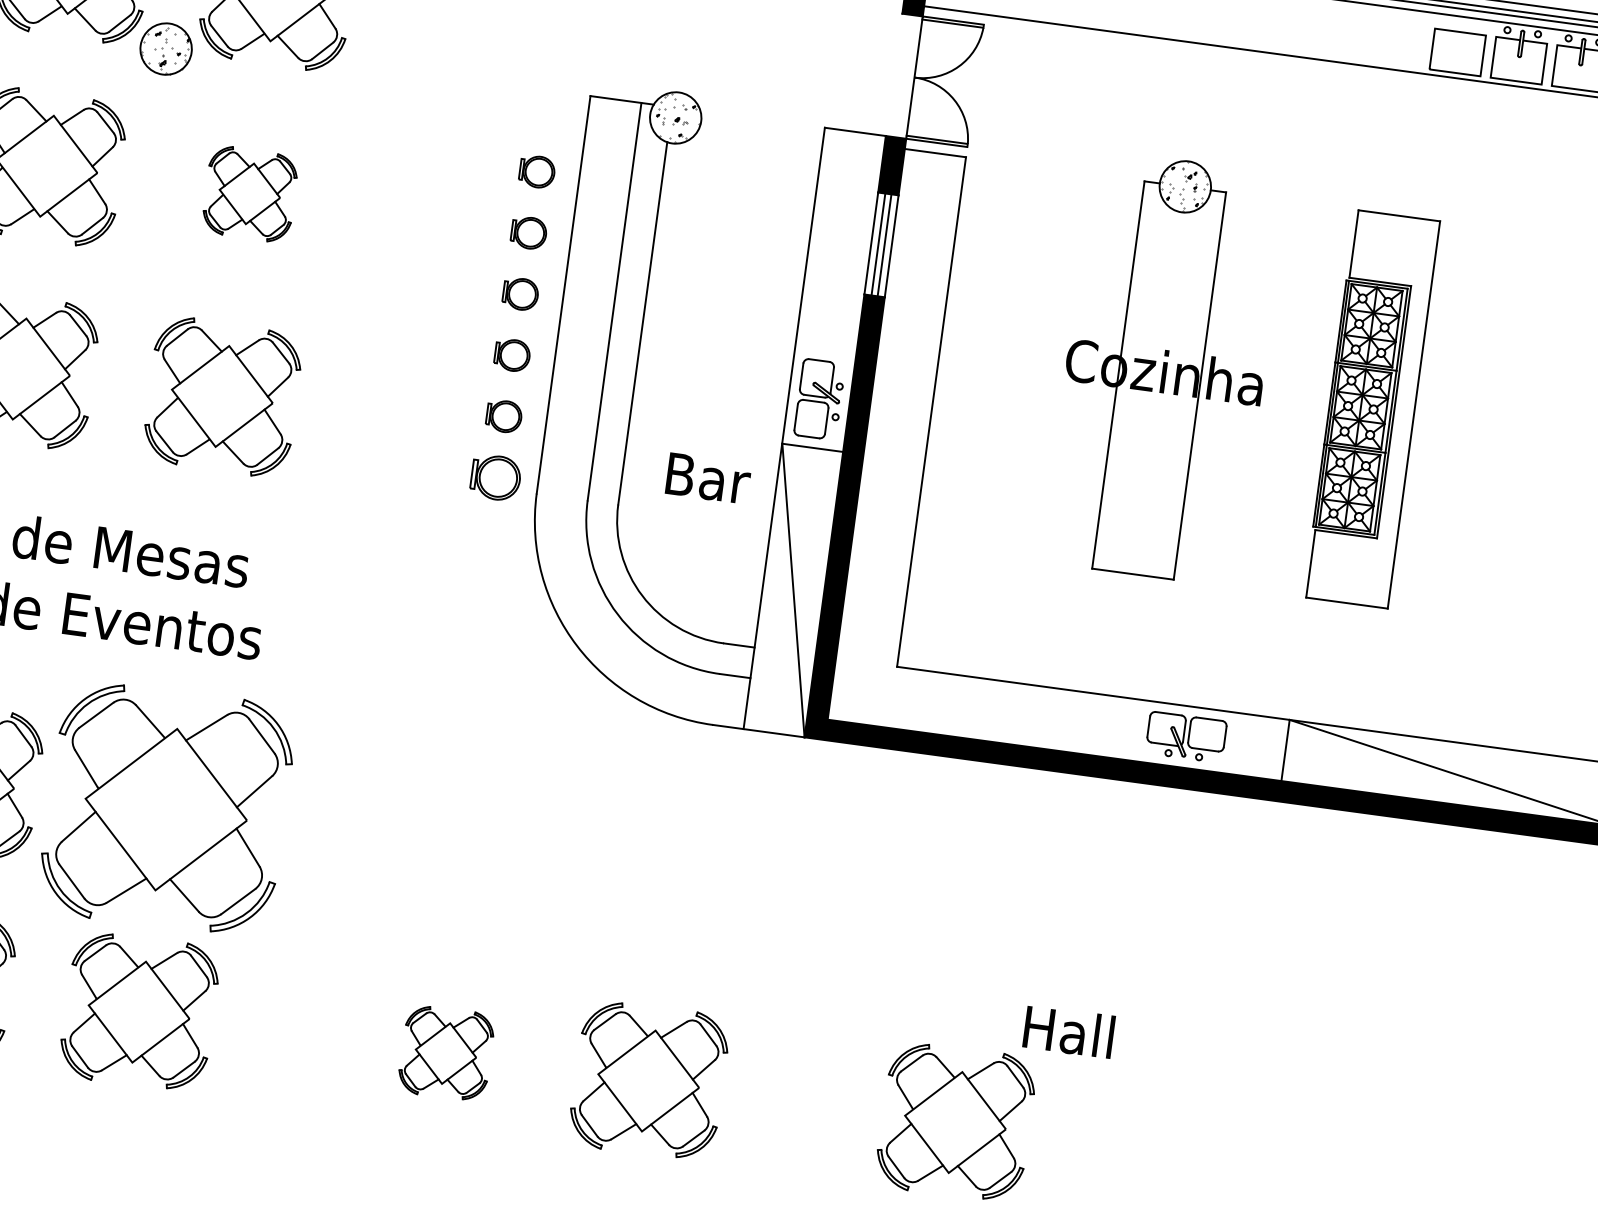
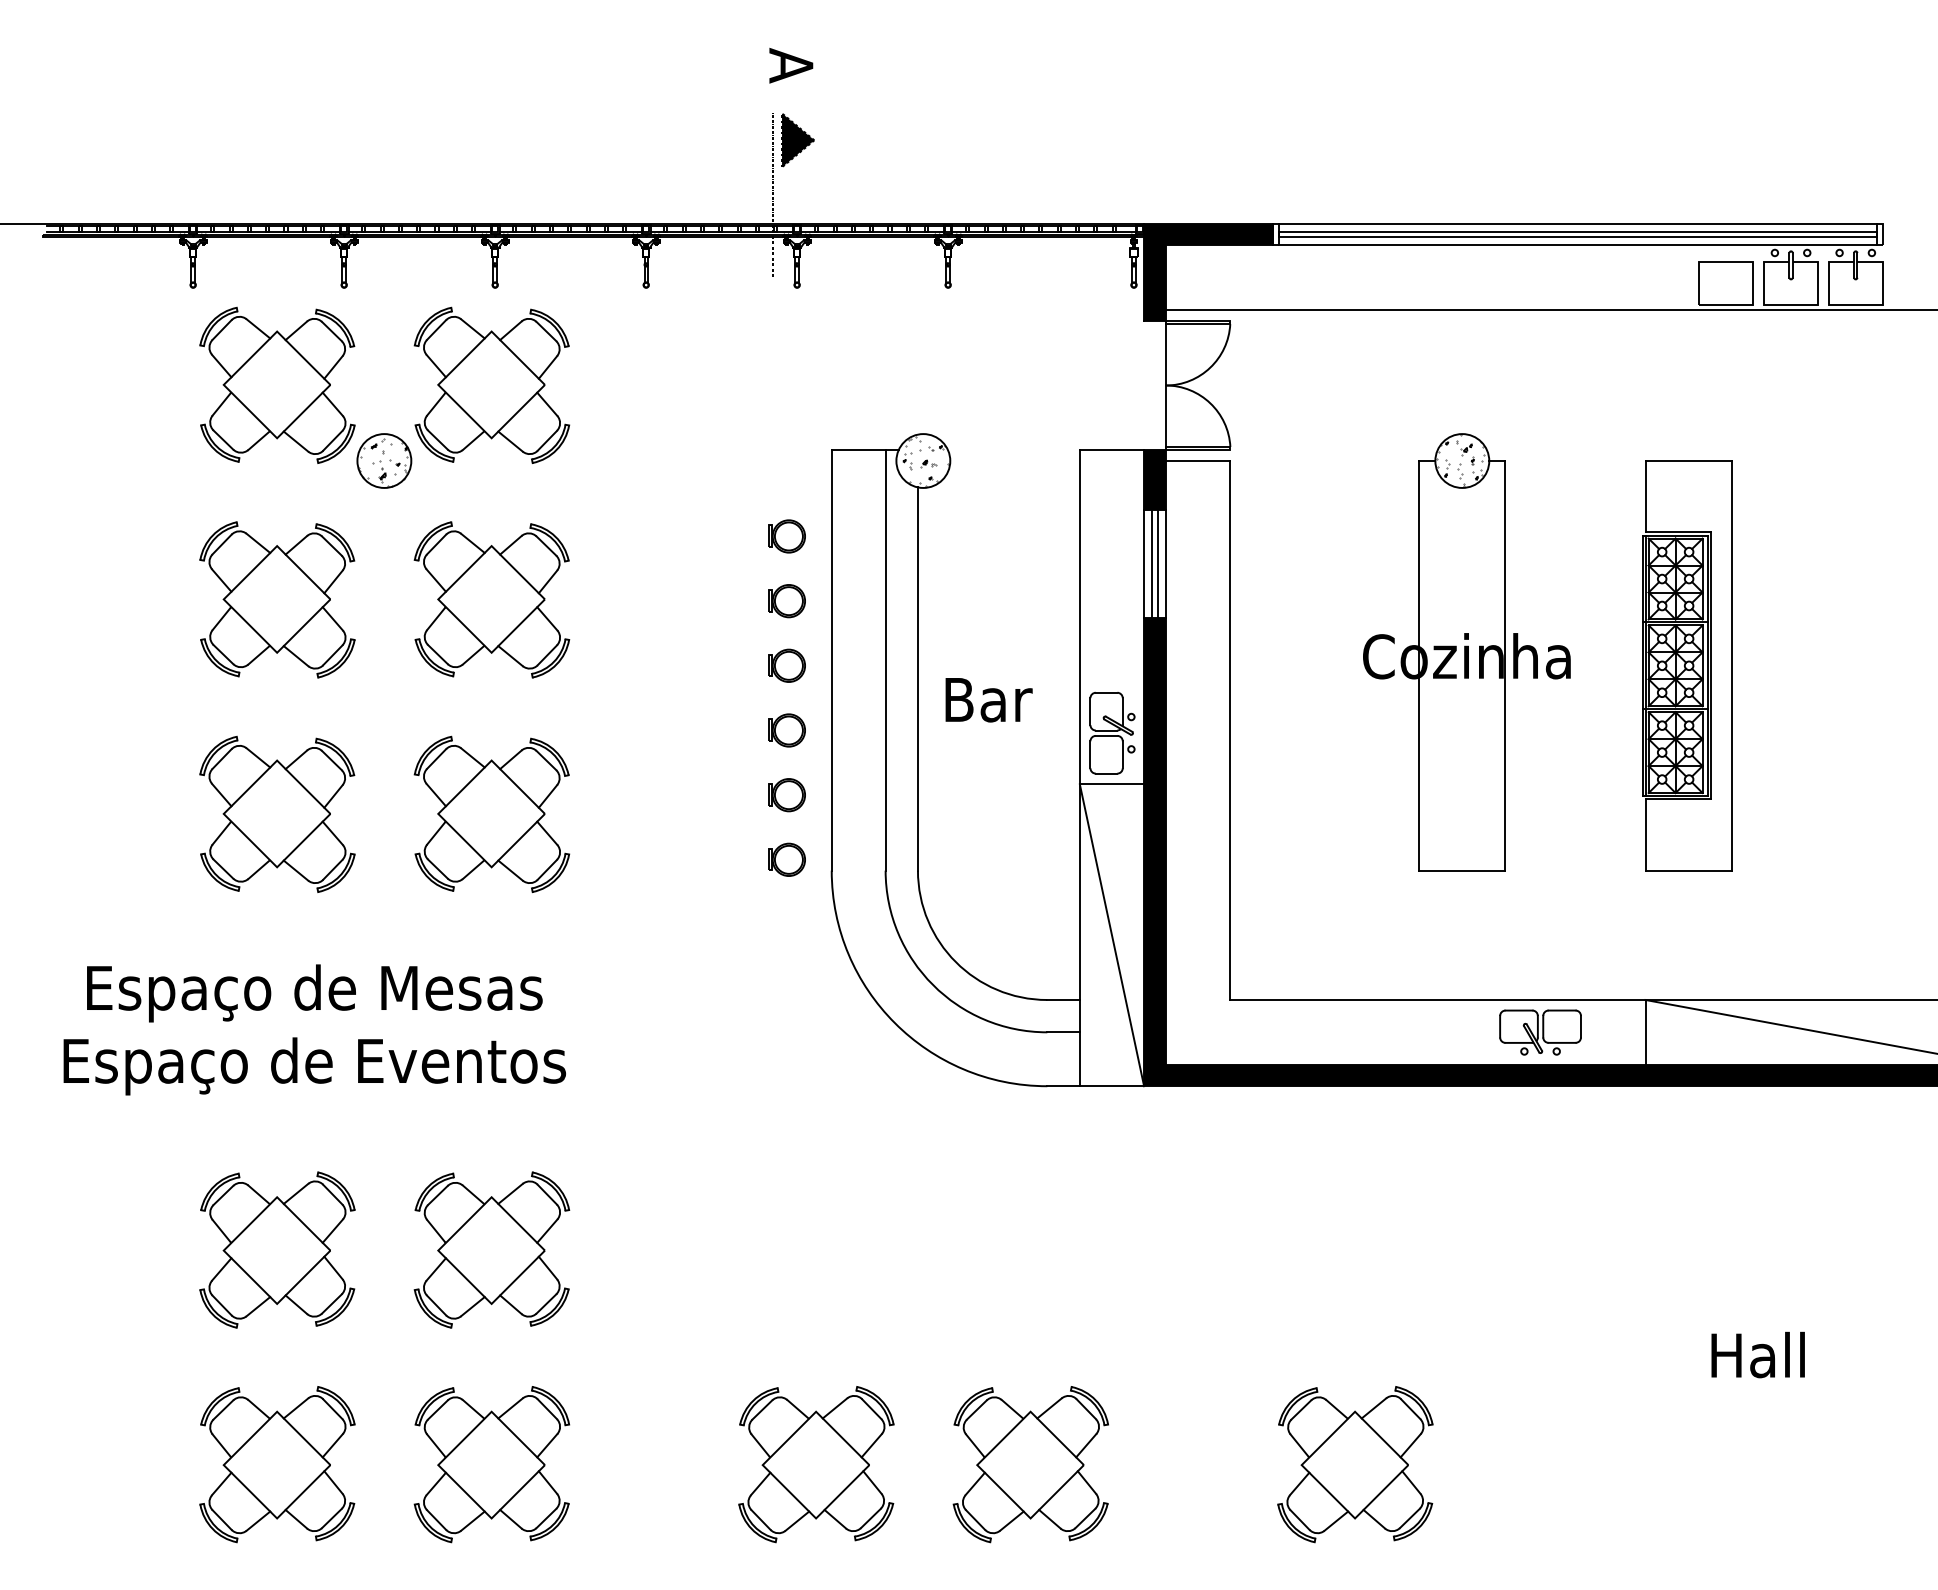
part: (249, 193) -> (491, 599), size x1.67
part: (495, 477) -> (786, 859), size x0.71
text: (707, 479) -> (988, 700), moved
part: (166, 808) -> (491, 1249), size x0.62
text: (1068, 1031) -> (1757, 1354), moved
part: (446, 1053) -> (816, 1464), size x1.67

